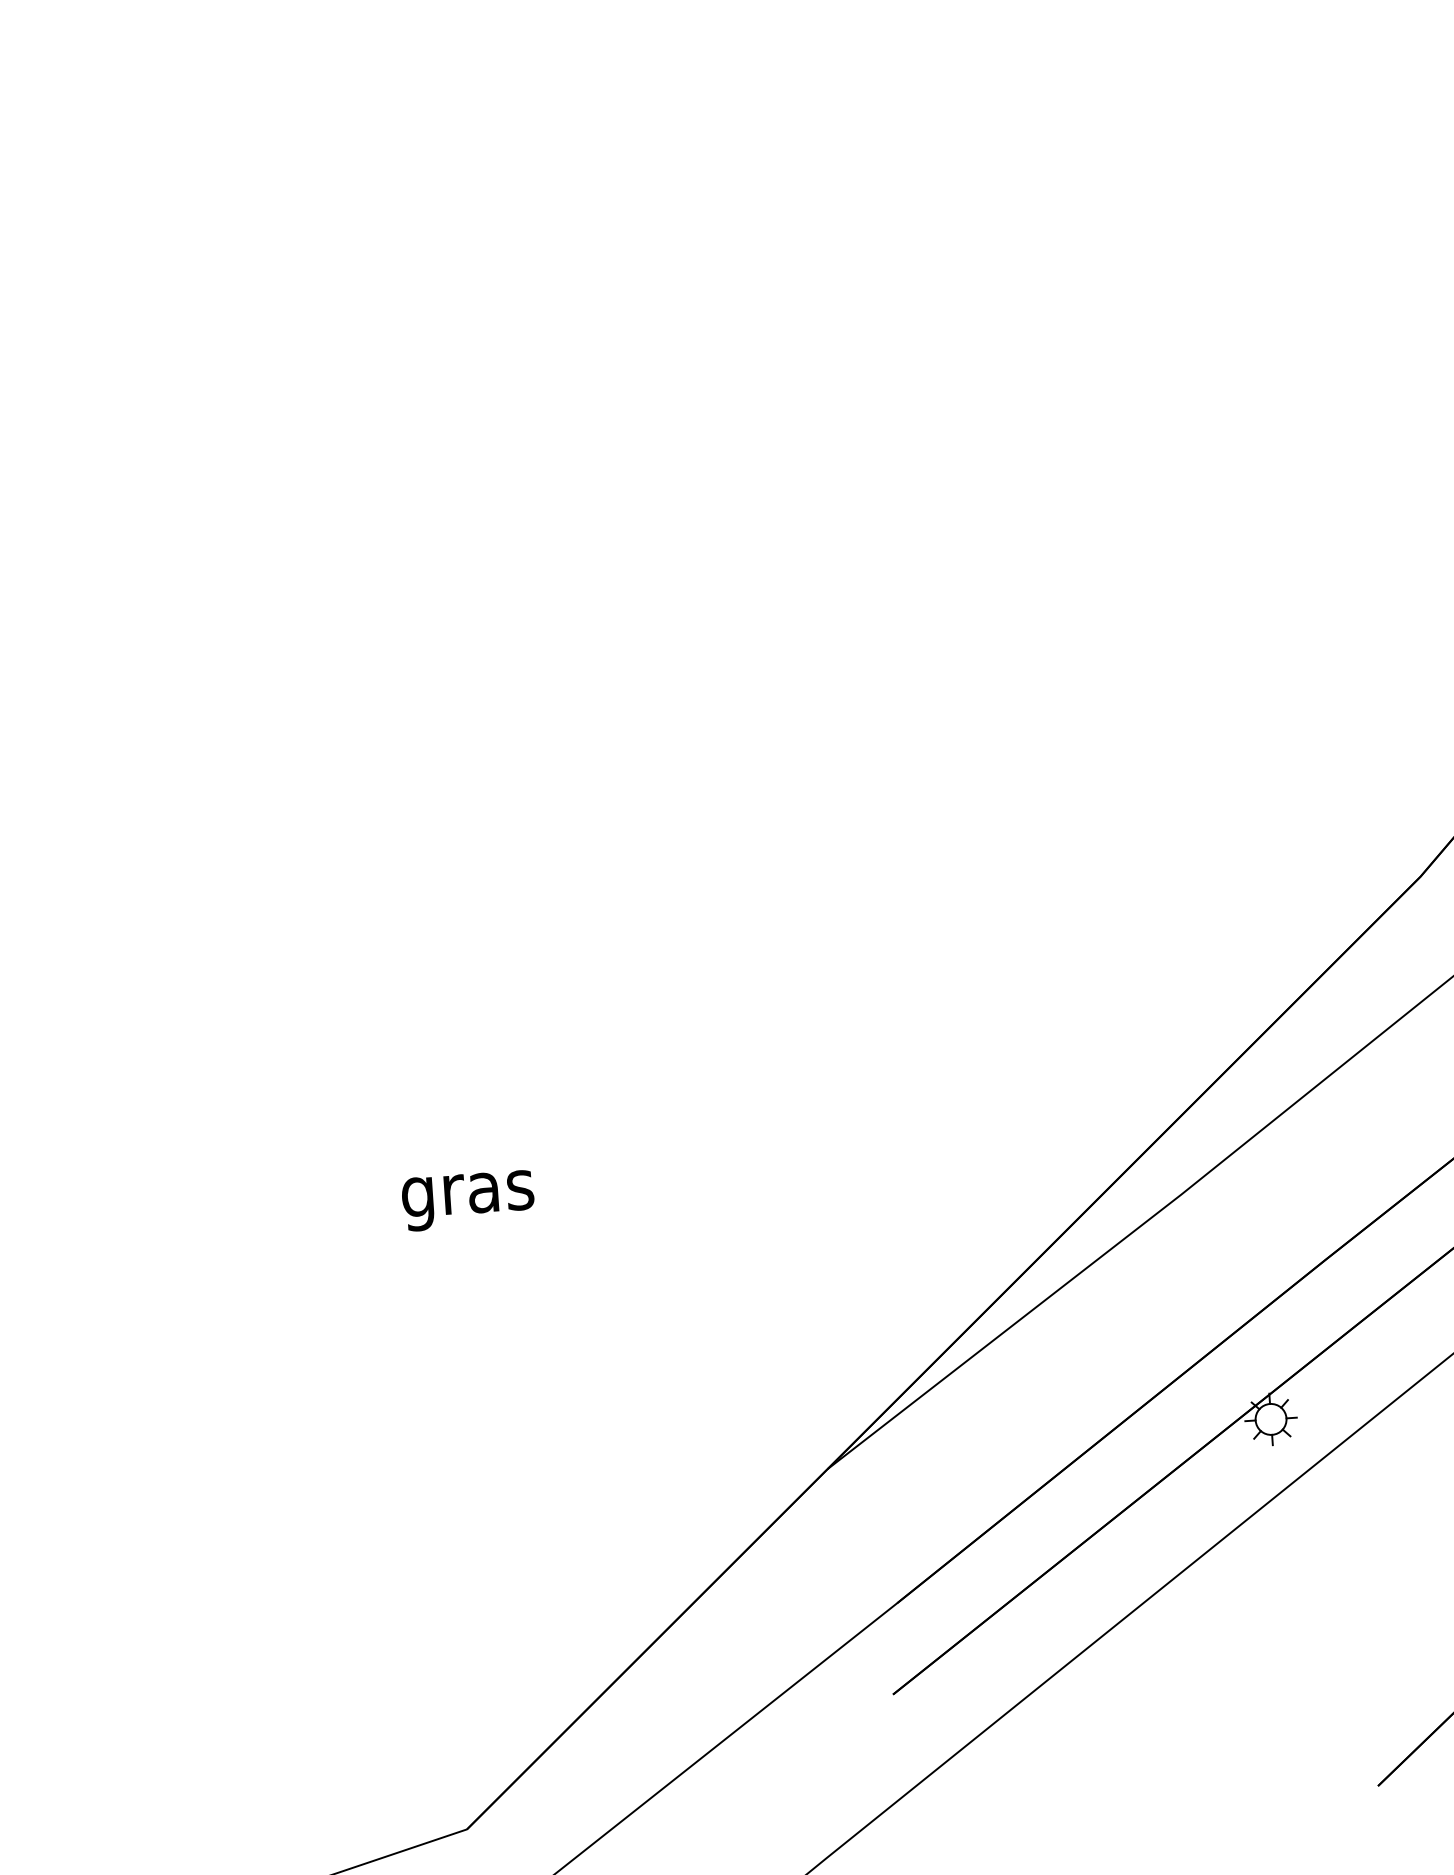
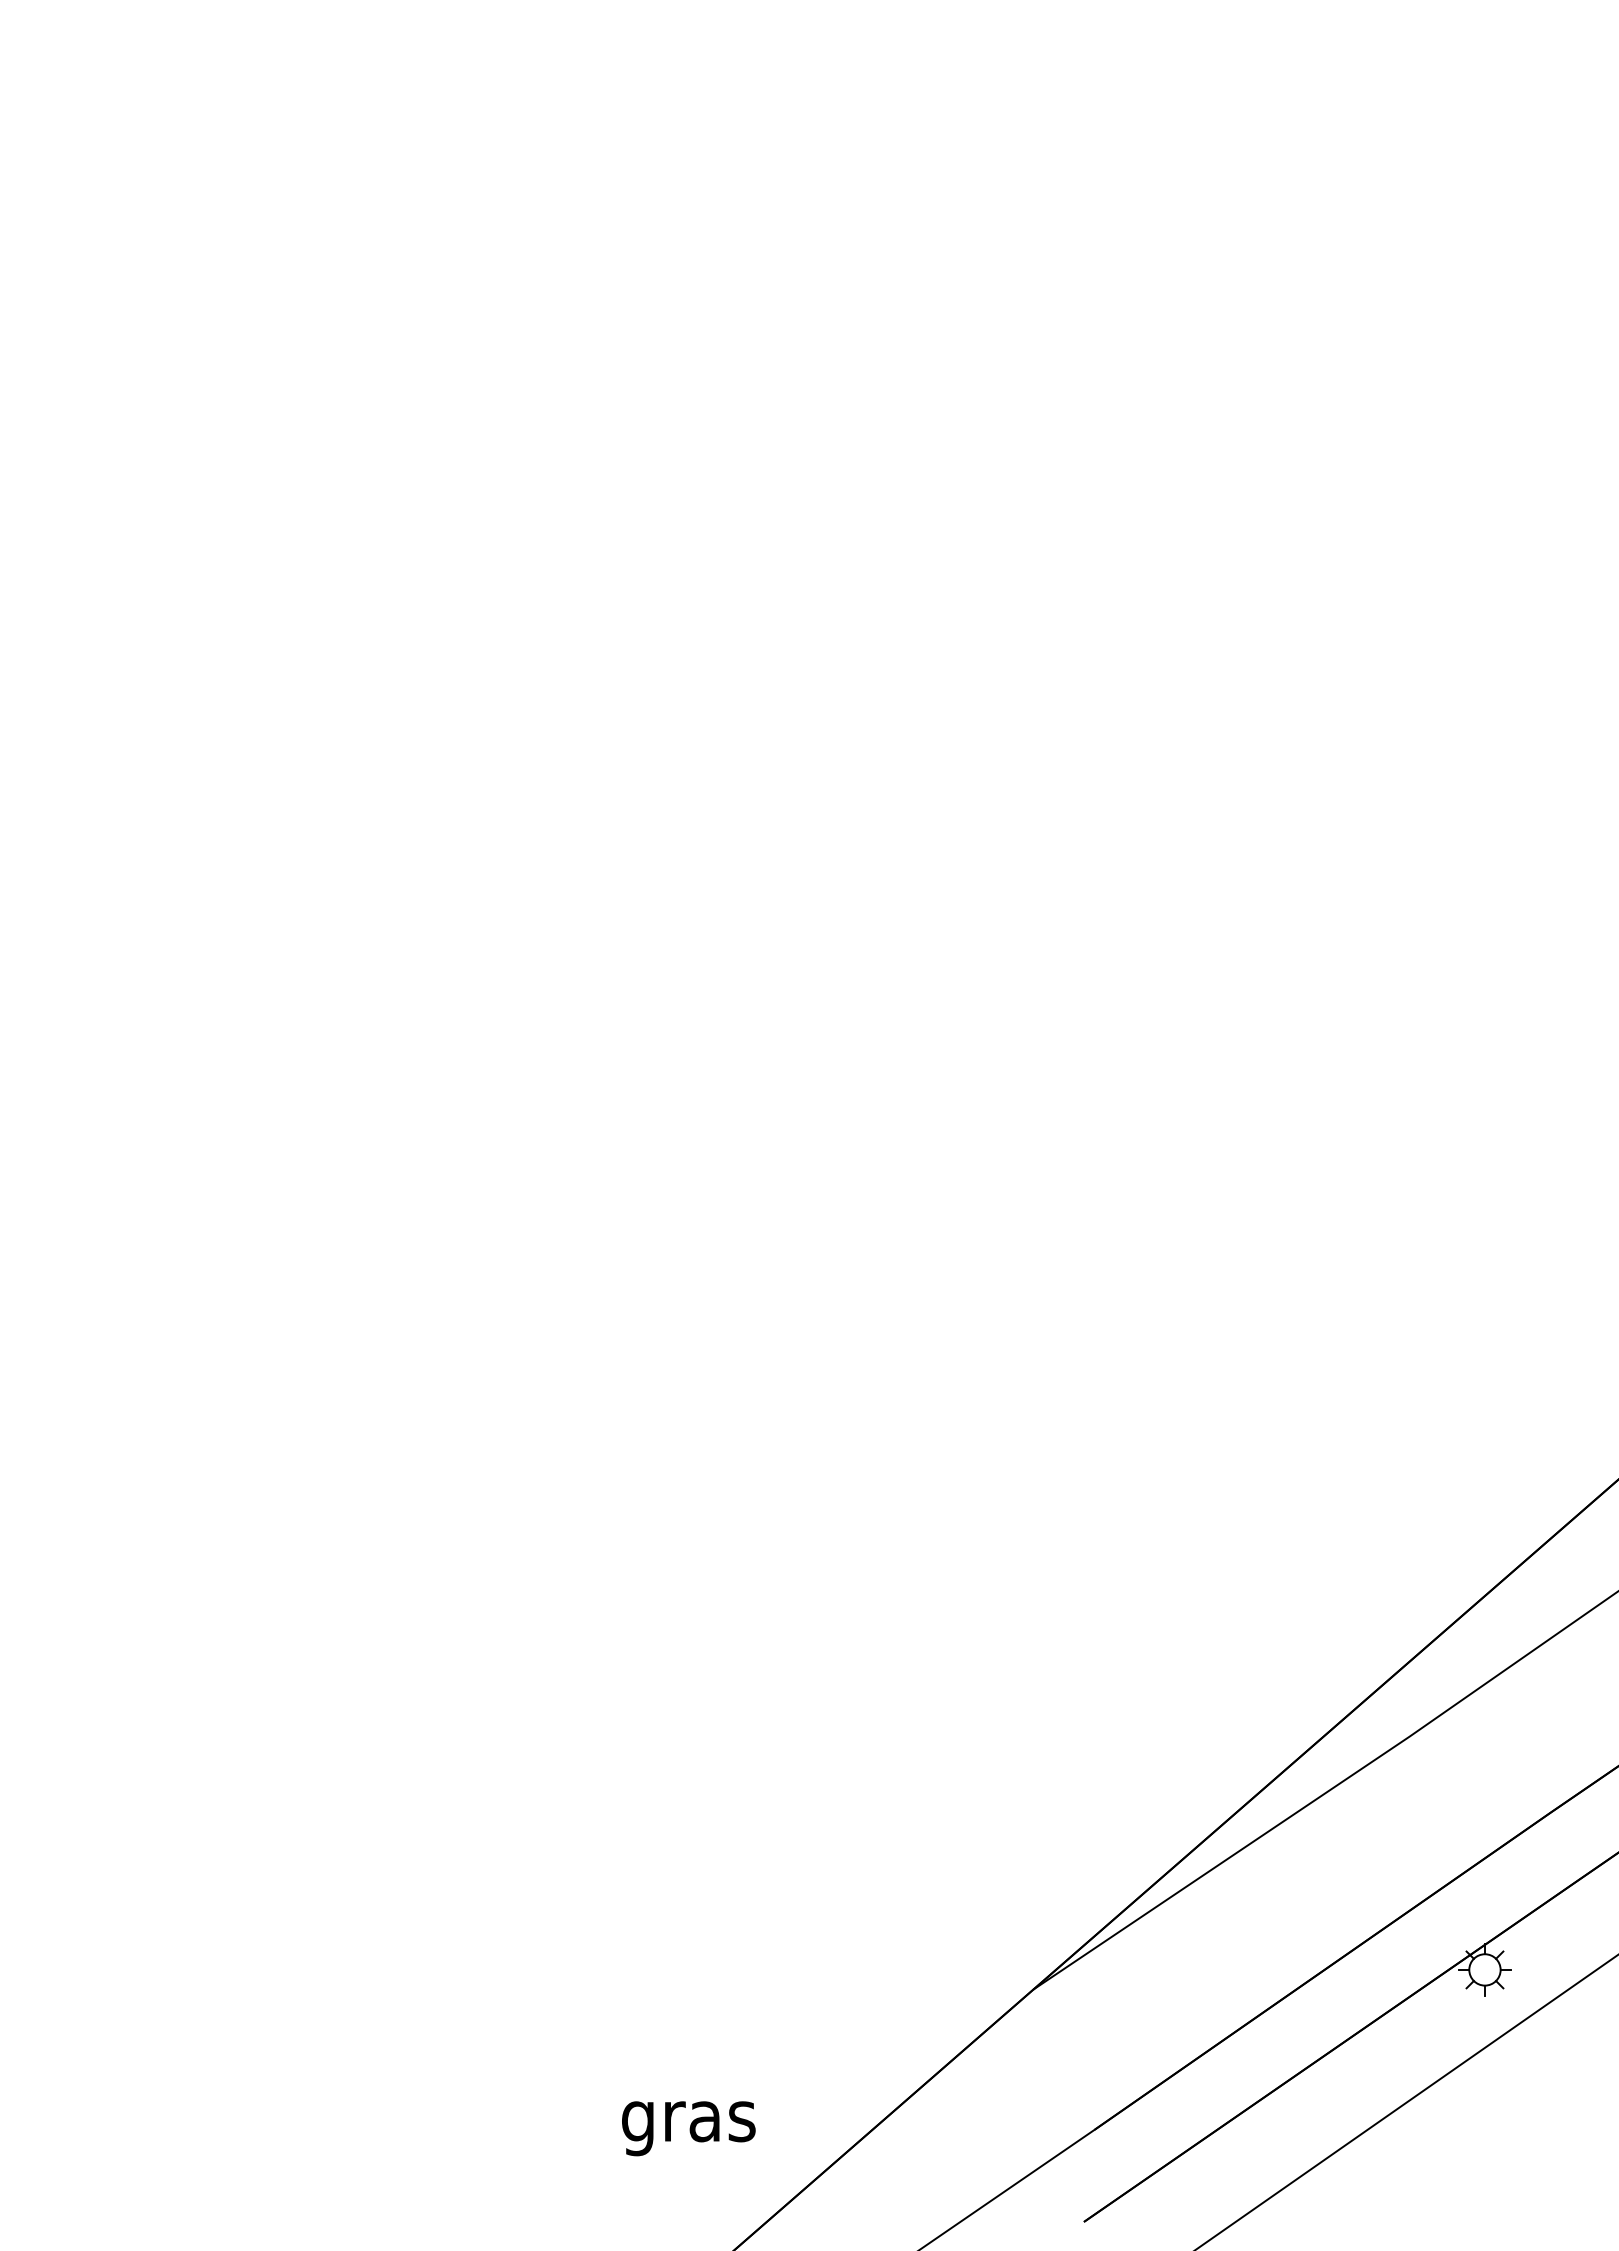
text: (468, 1200) -> (688, 2128), moved

